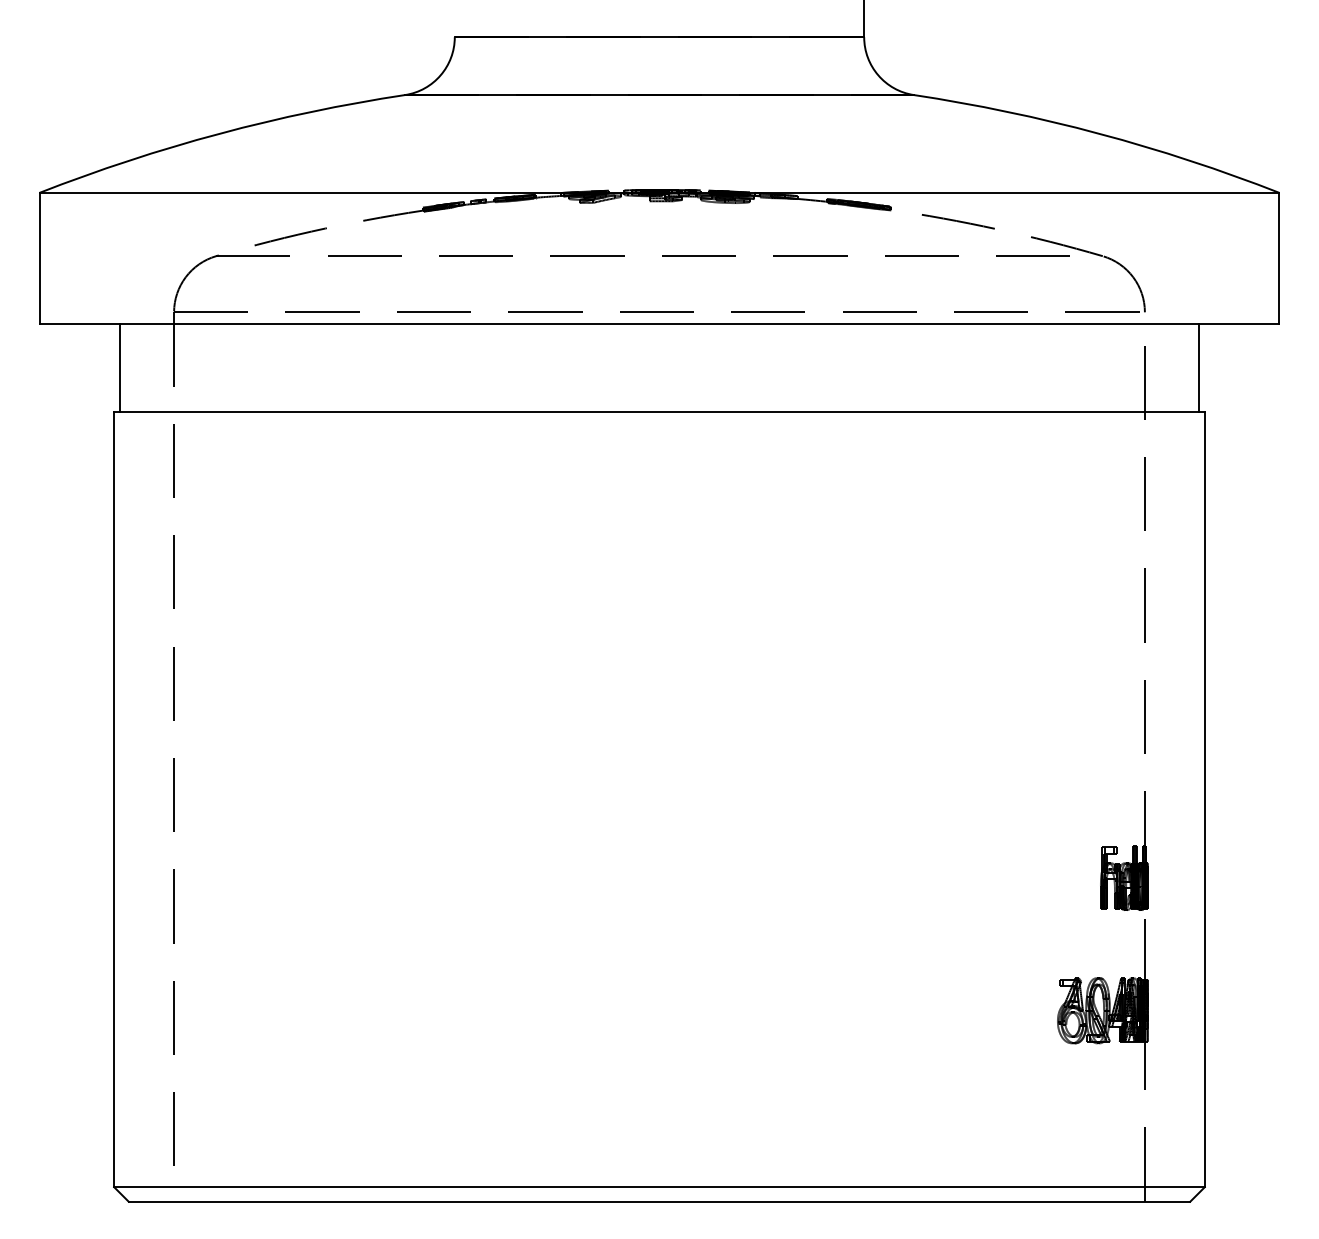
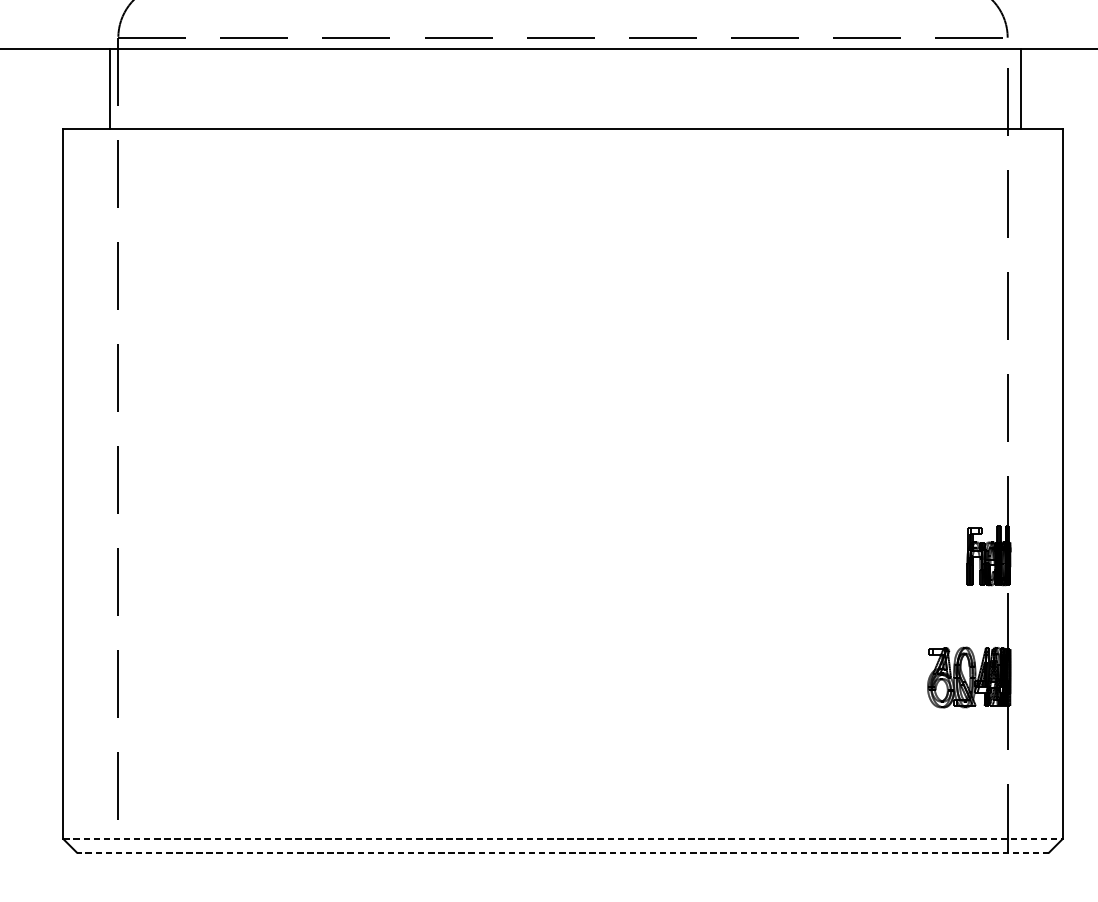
line: (119, 368) -> (109, 89), moved
line: (1199, 368) -> (1021, 89), moved
line: (660, 1187) -> (563, 839), solid -> dashed
line: (659, 1201) -> (563, 852), solid -> dashed

